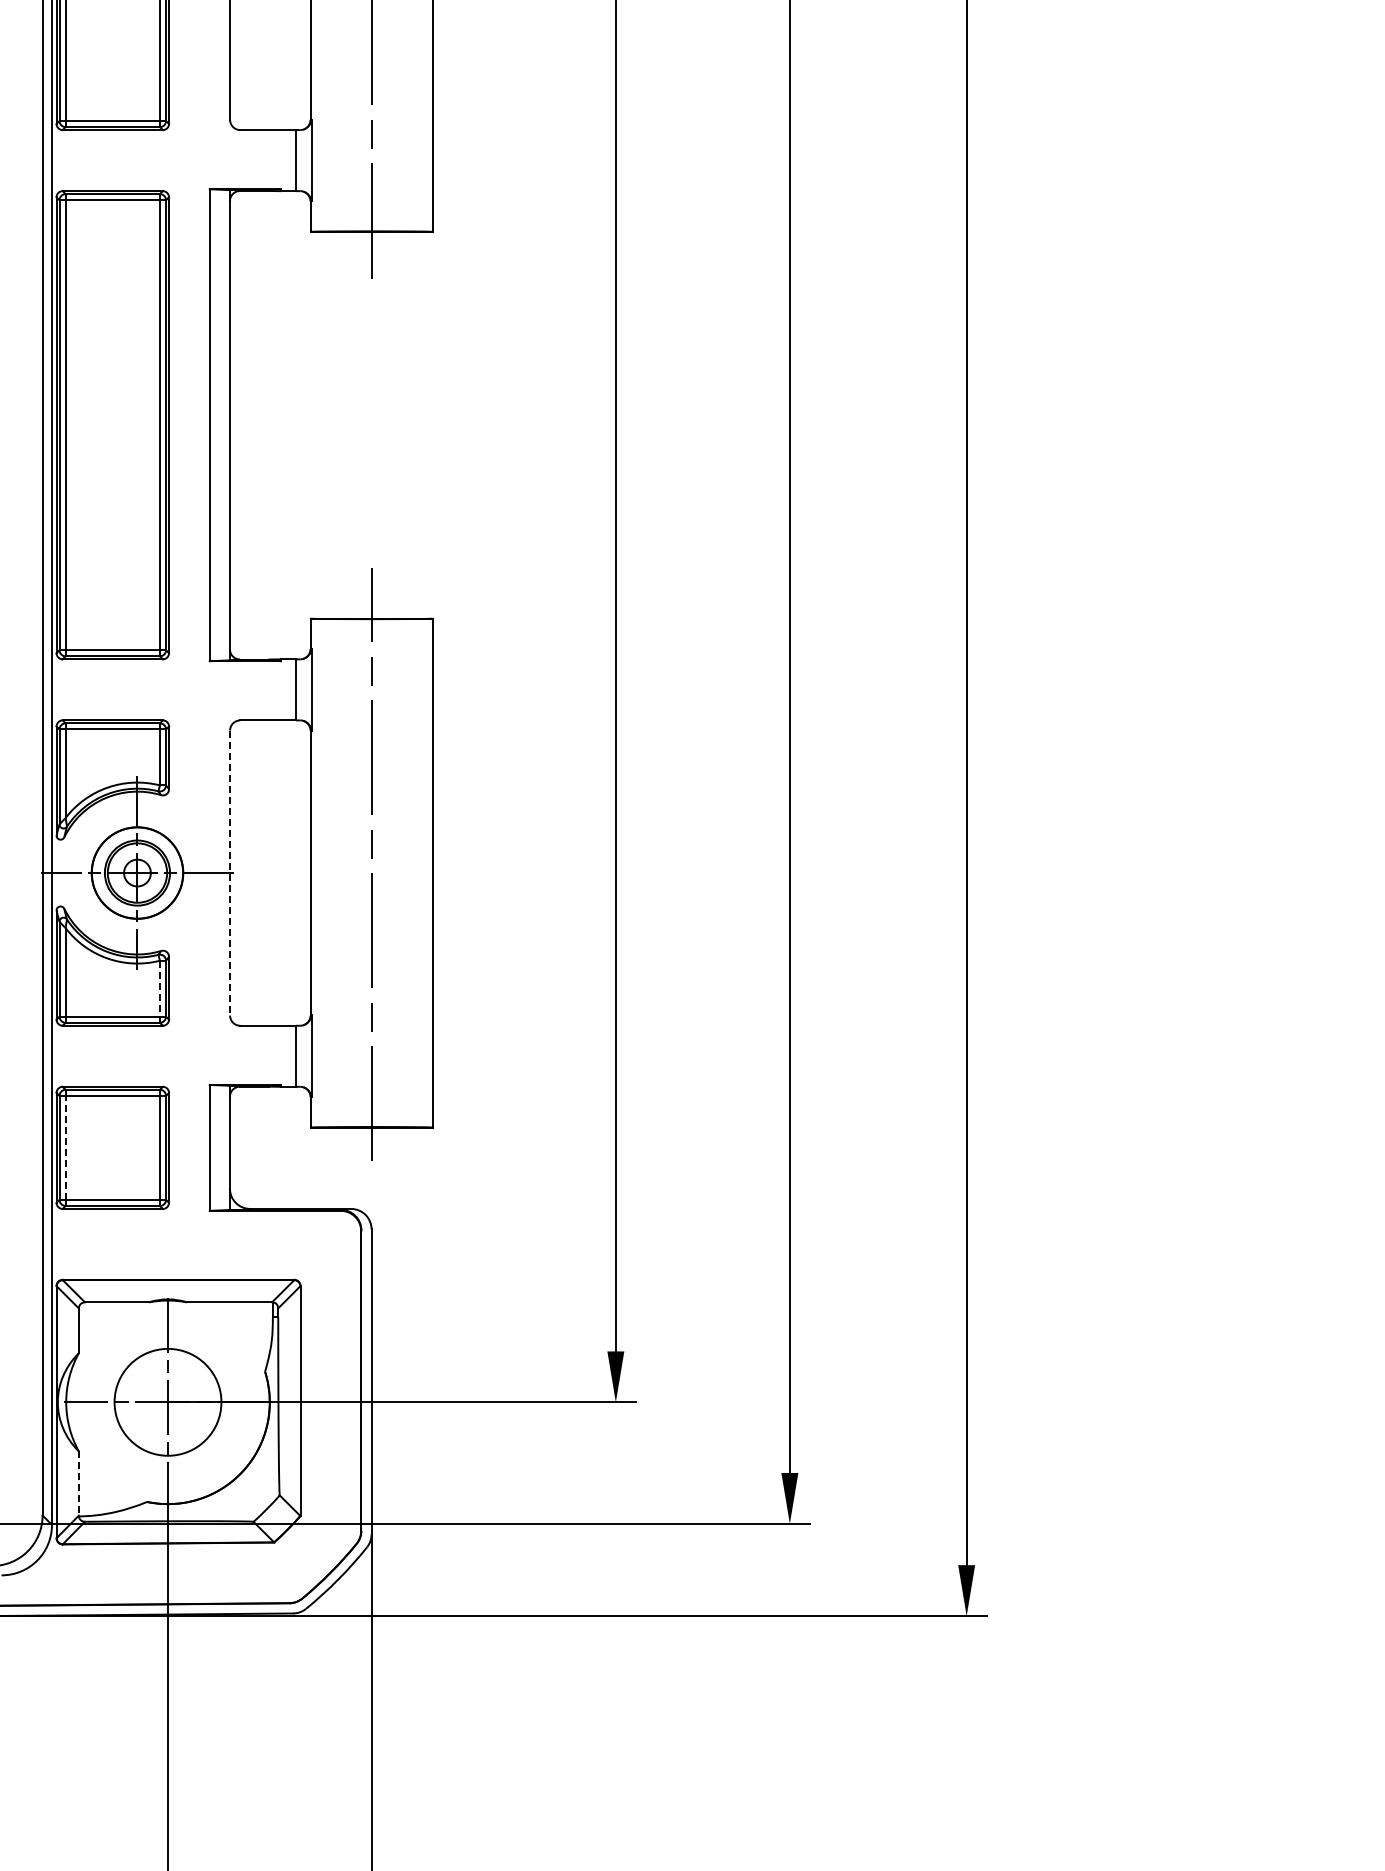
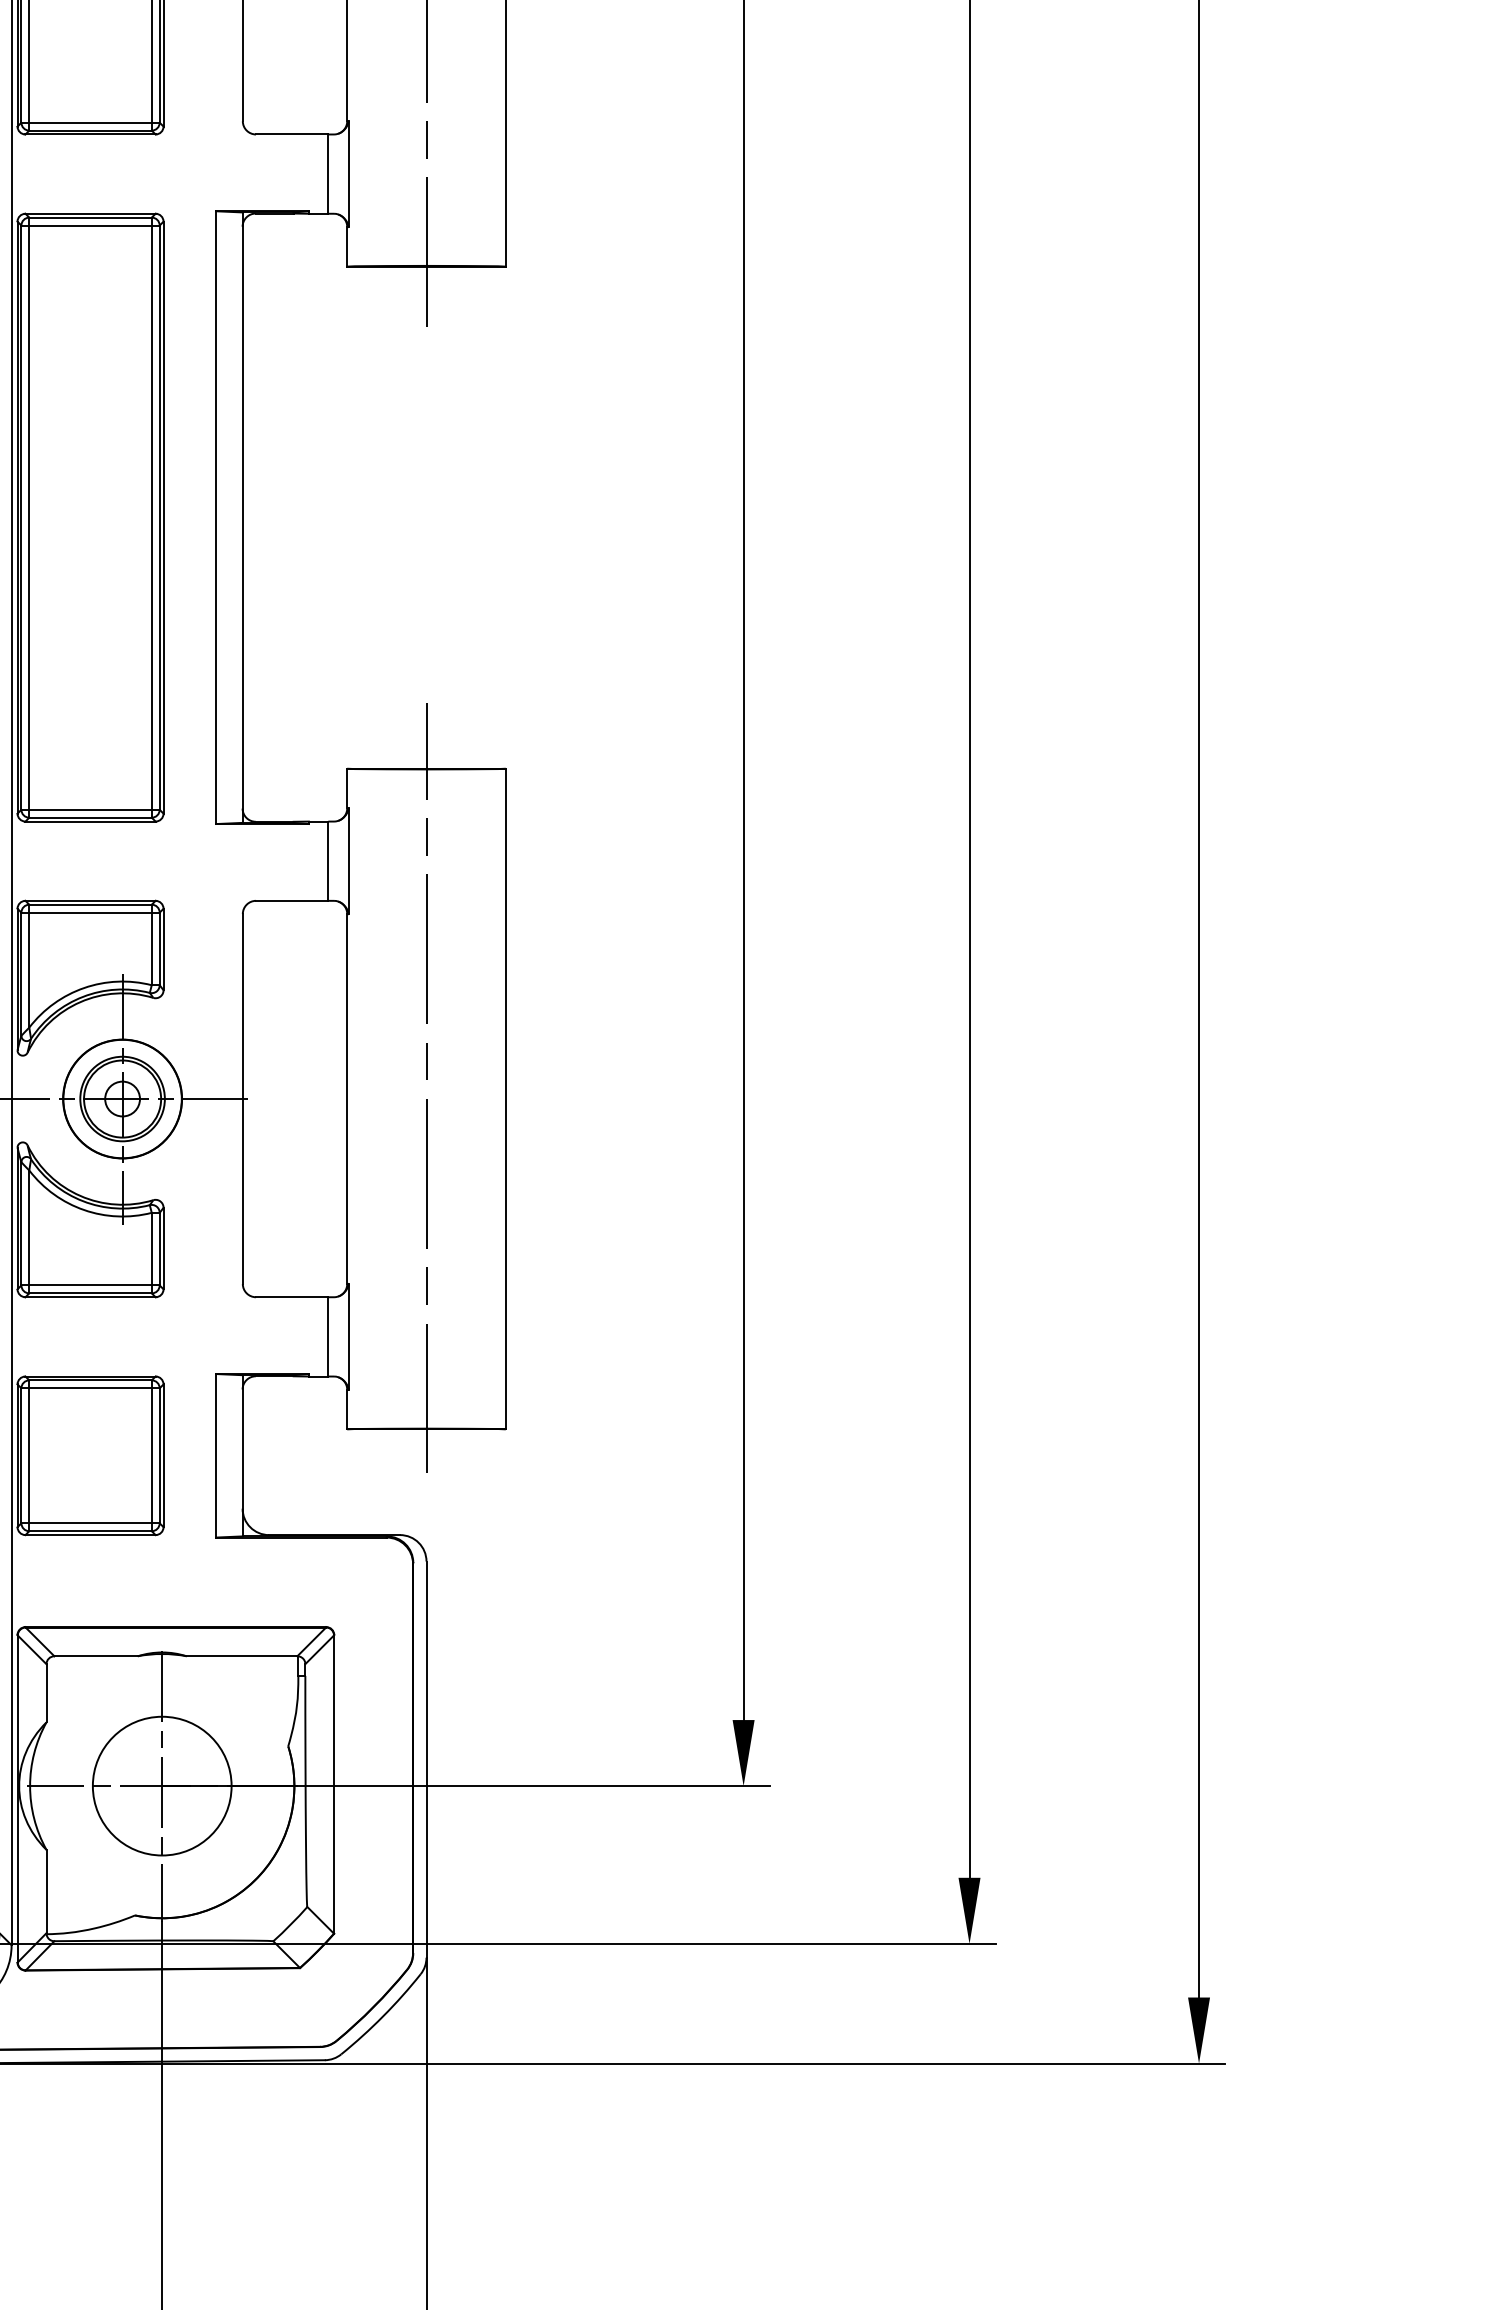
line: (230, 873) -> (243, 1099), dashed -> solid
line: (159, 988) -> (151, 1248), dashed -> solid
line: (65, 1147) -> (29, 1455), dashed -> solid
line: (78, 1484) -> (46, 1892), dashed -> solid

